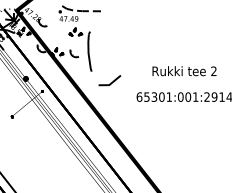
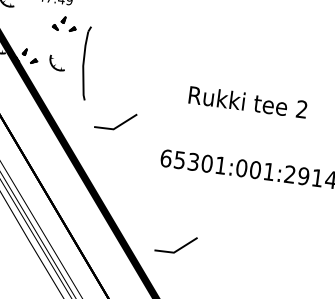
text: (184, 71) -> (247, 102), moved
line: (151, 144) -> (176, 248), added

